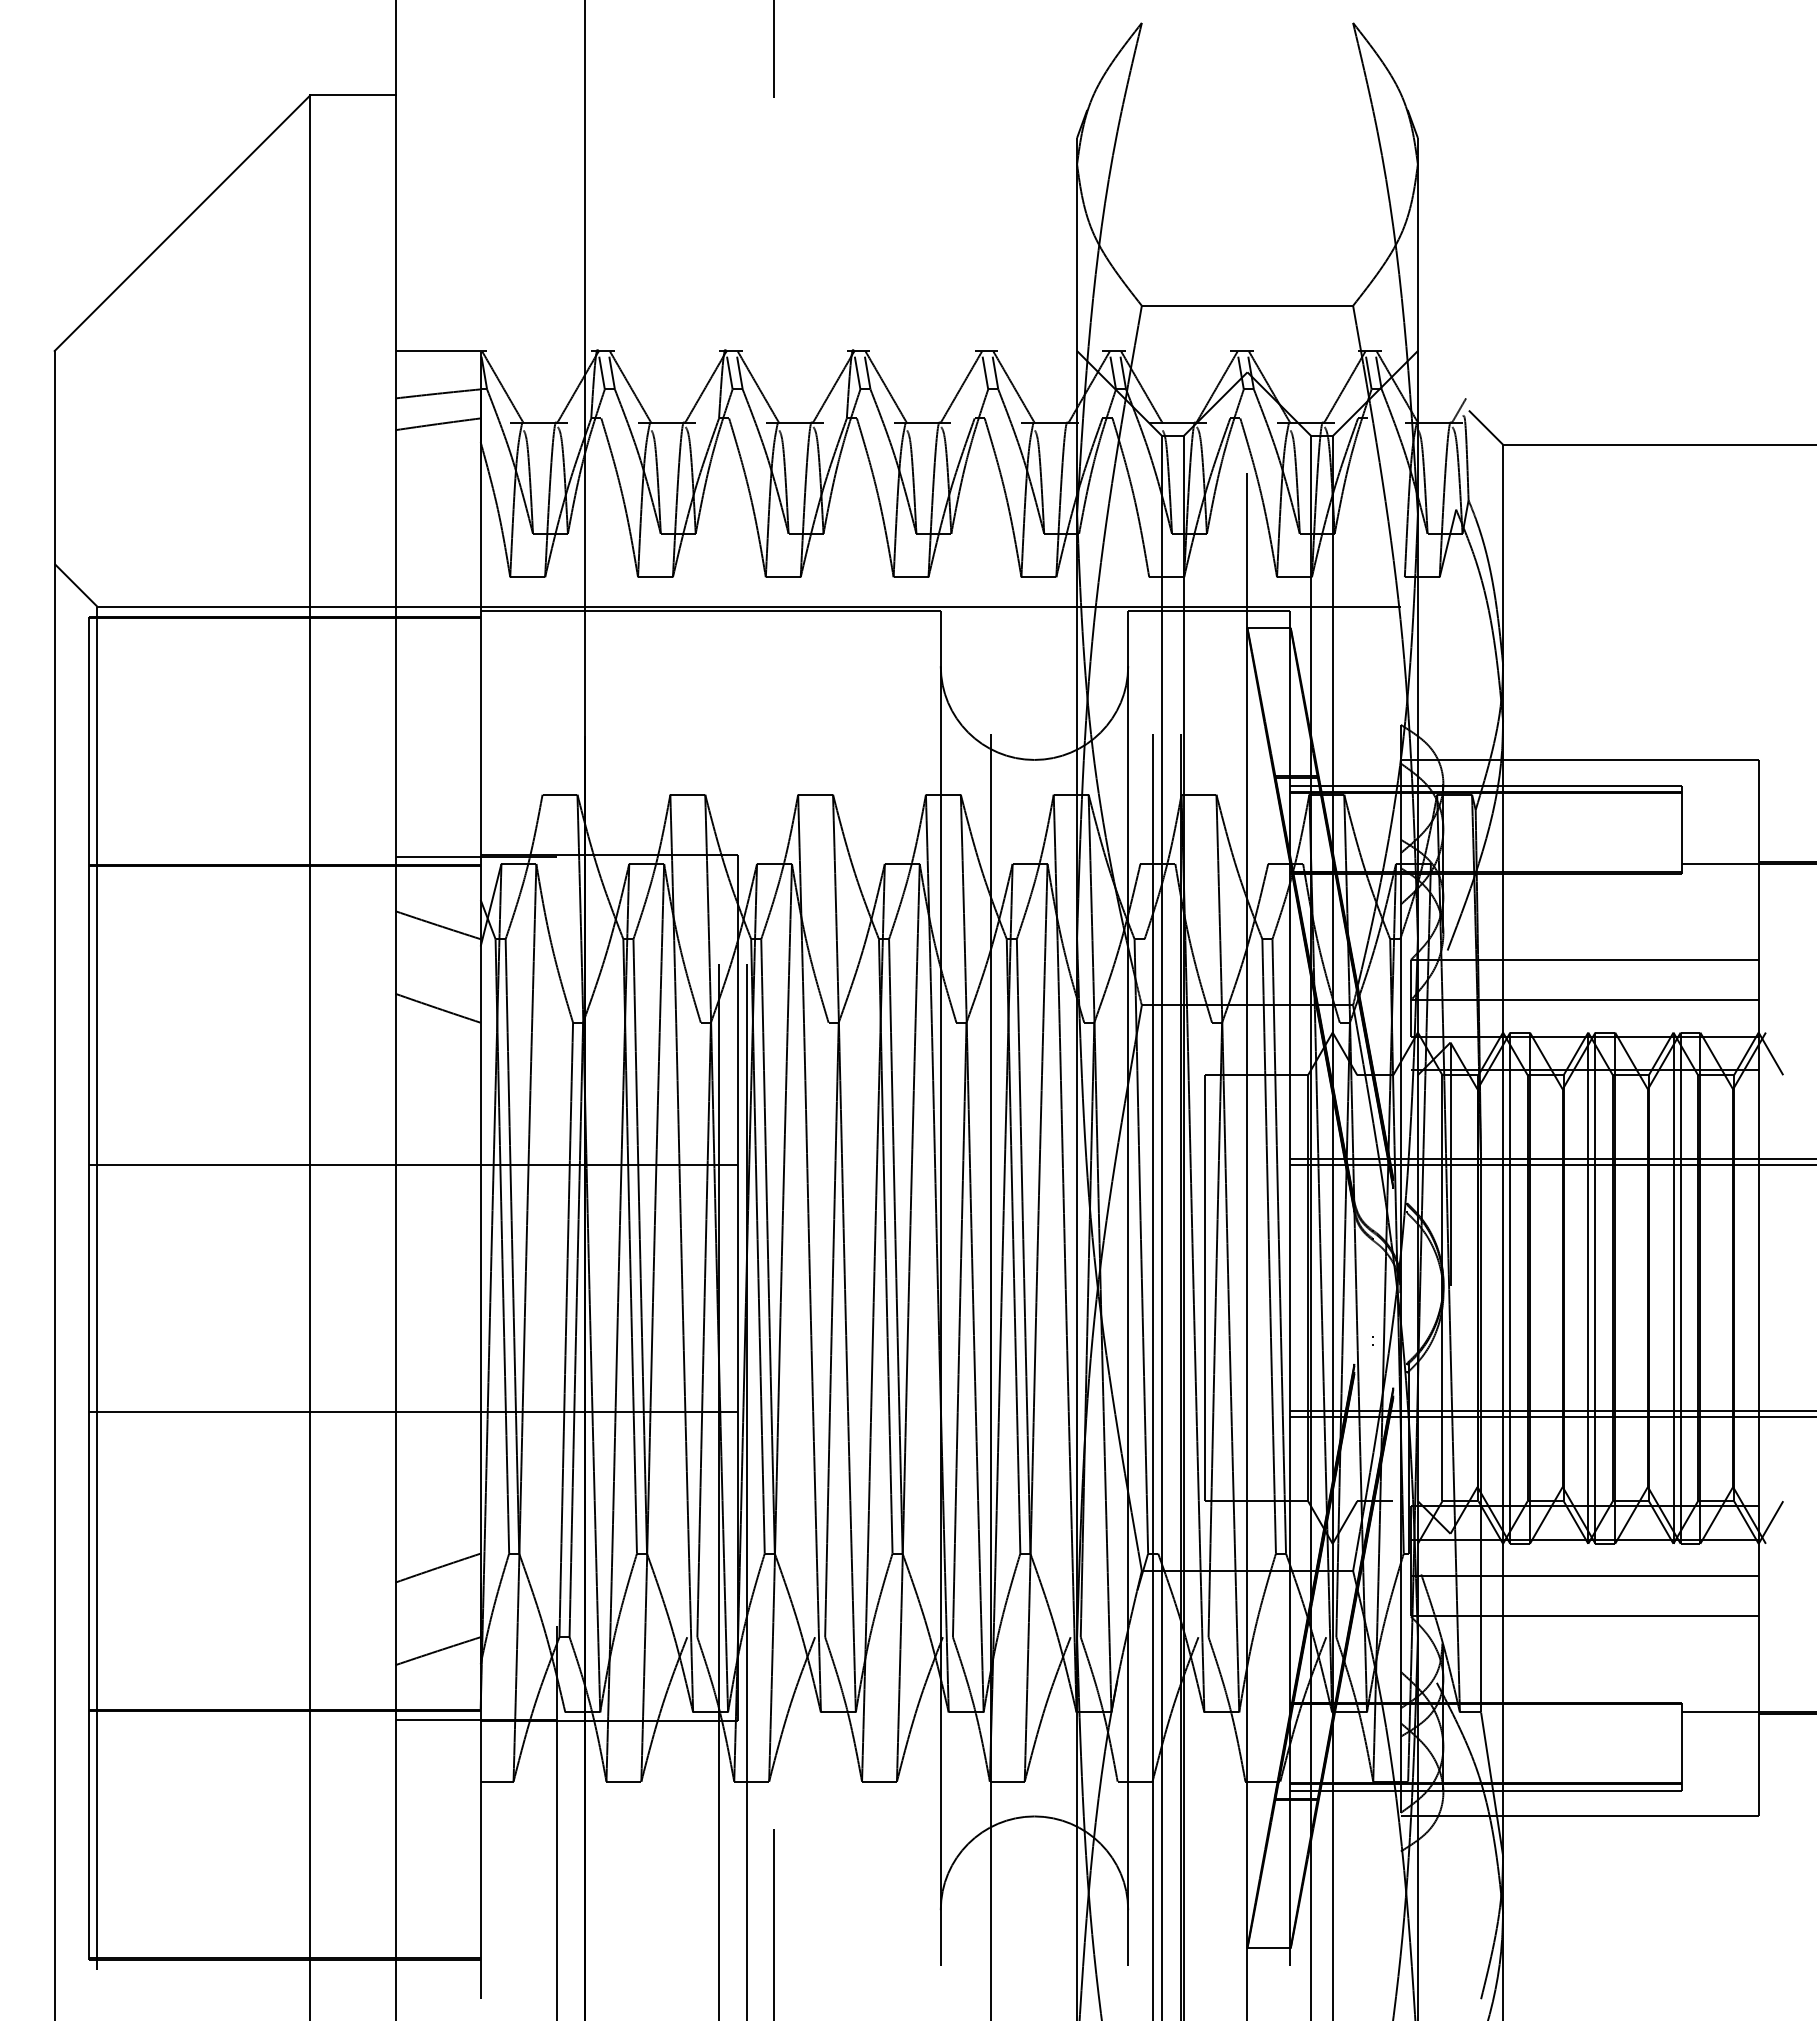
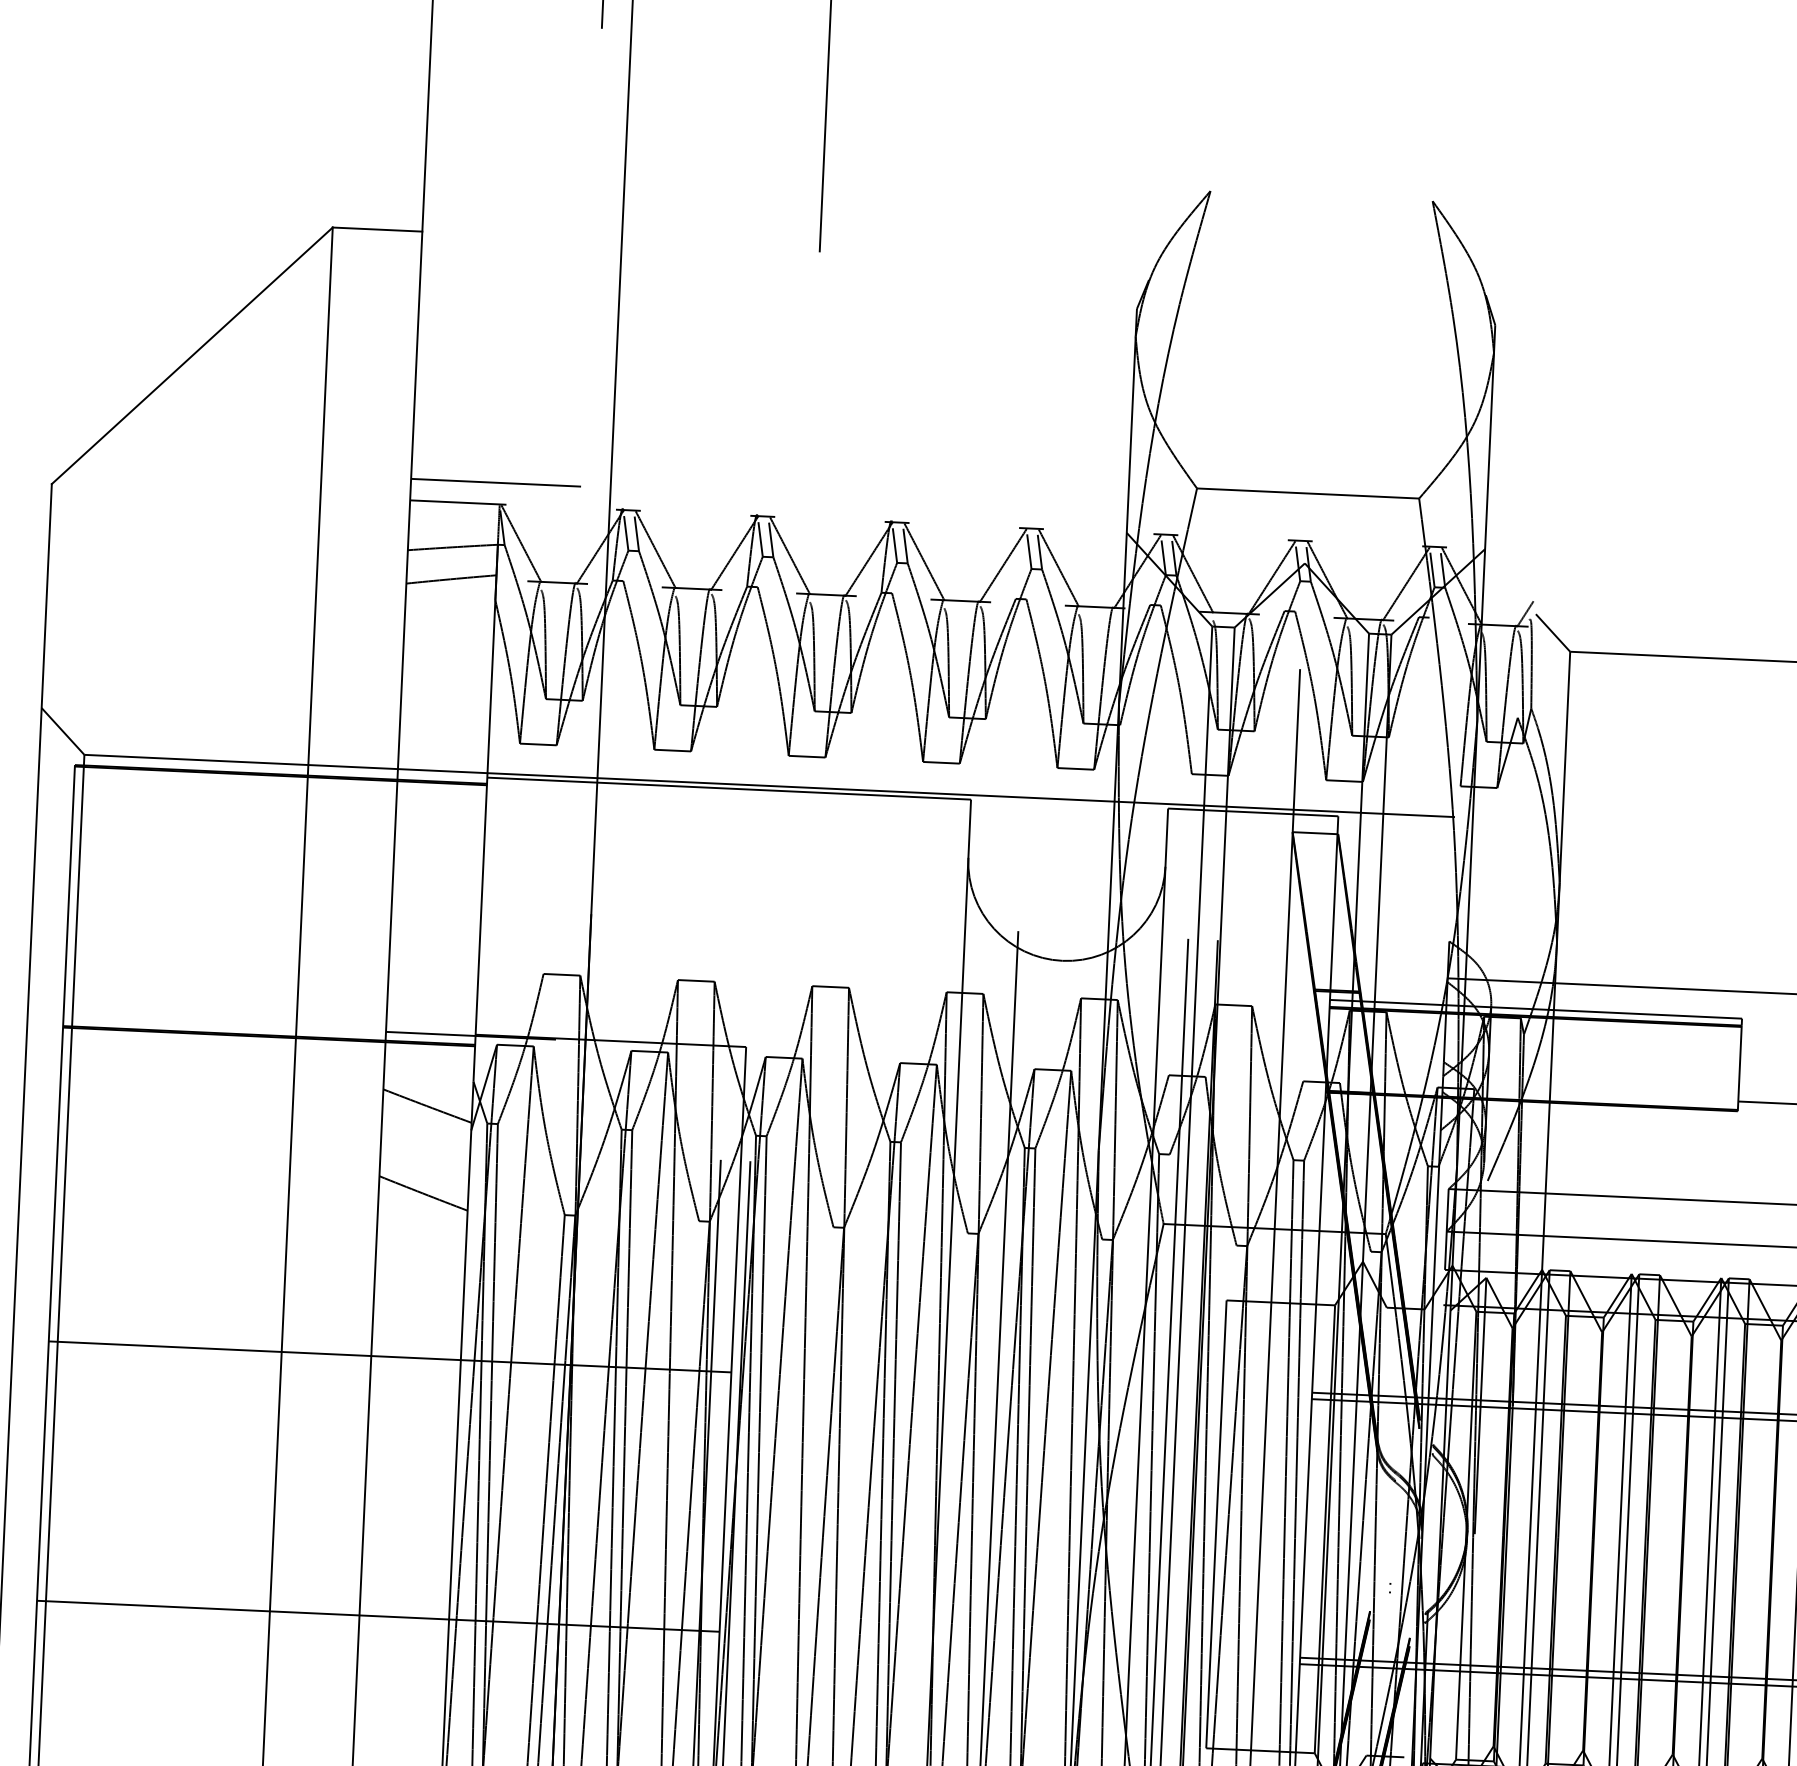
line: (476, 330) -> (496, 482), added

